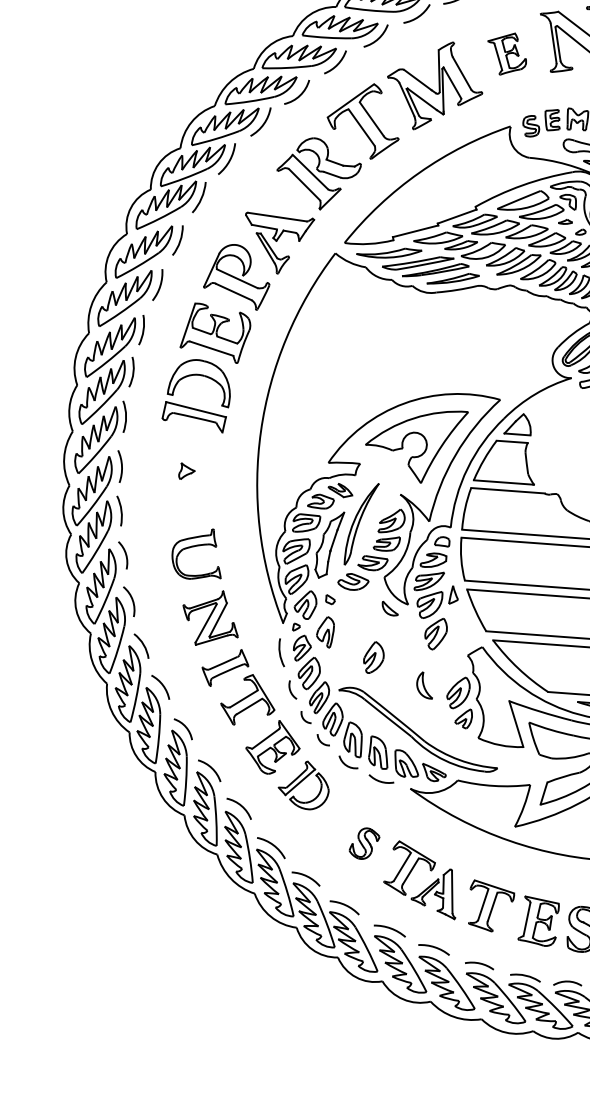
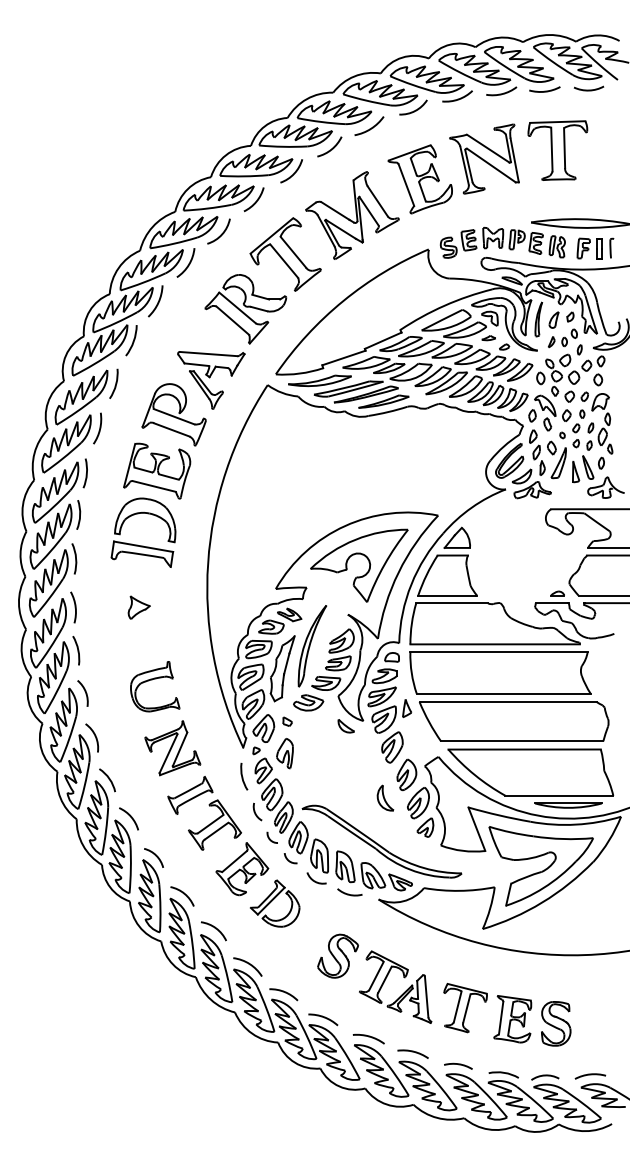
part: (506, 54) -> (419, 179), size x1.67
part: (186, 471) -> (138, 607), size x1.43
part: (373, 657) -> (406, 774), moved
part: (364, 842) -> (337, 955), size x1.43

